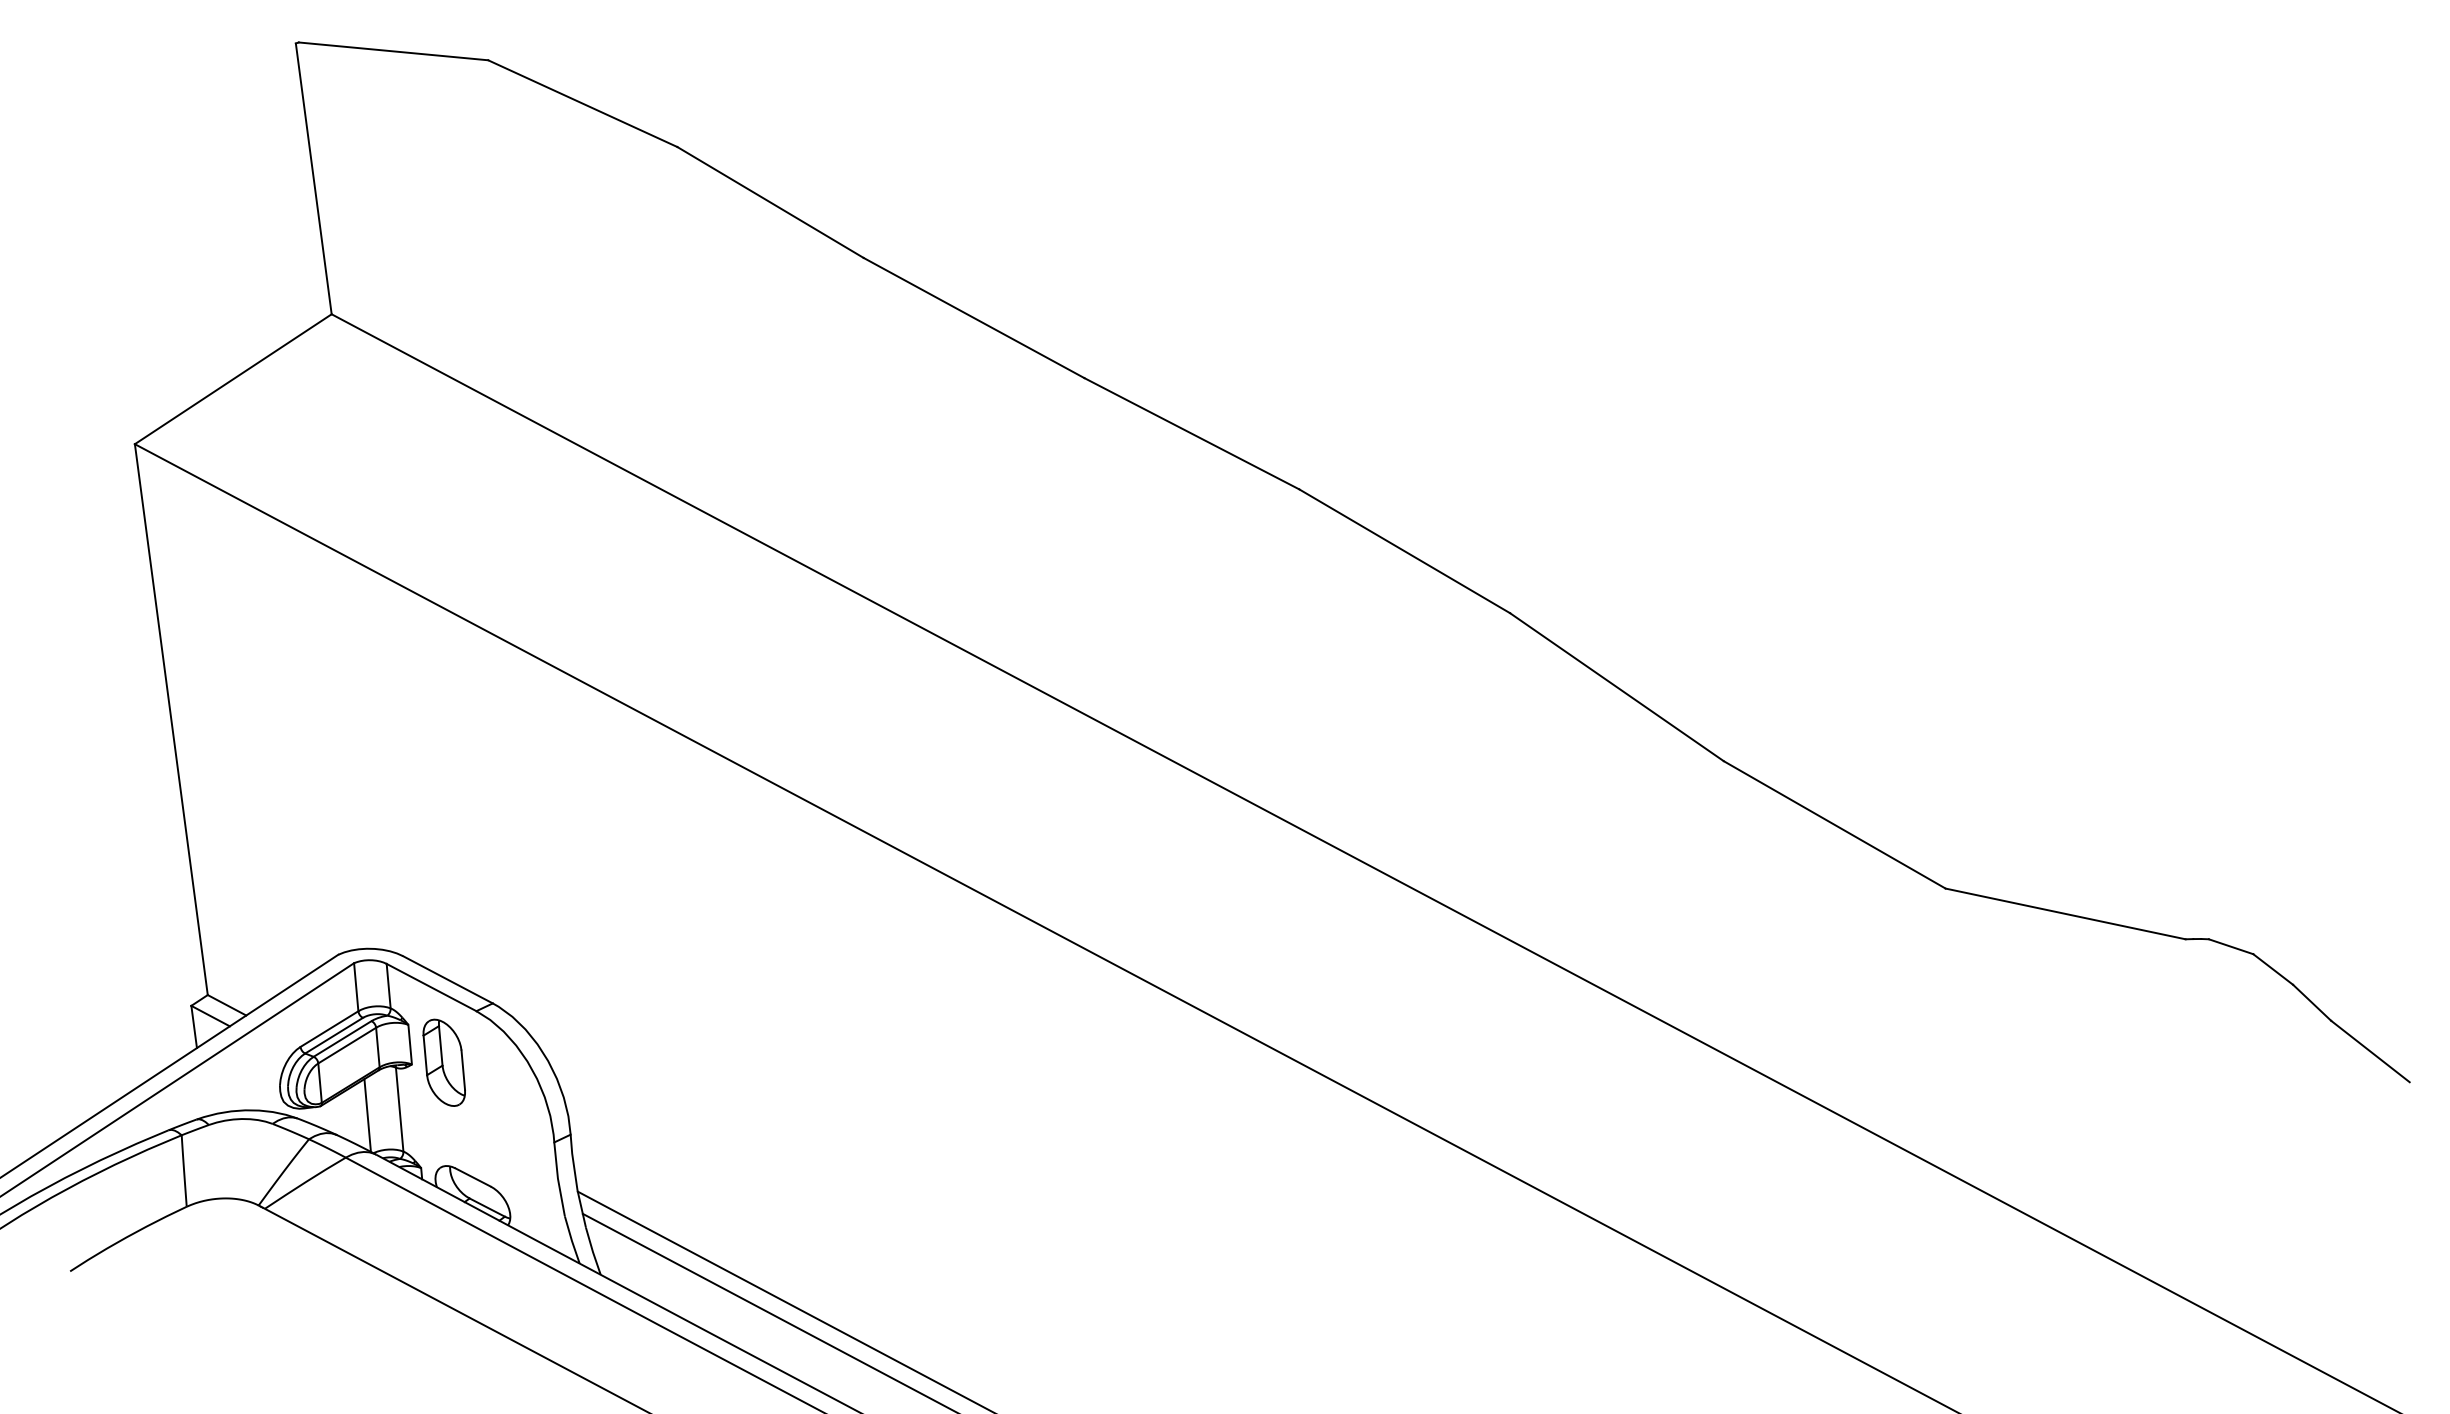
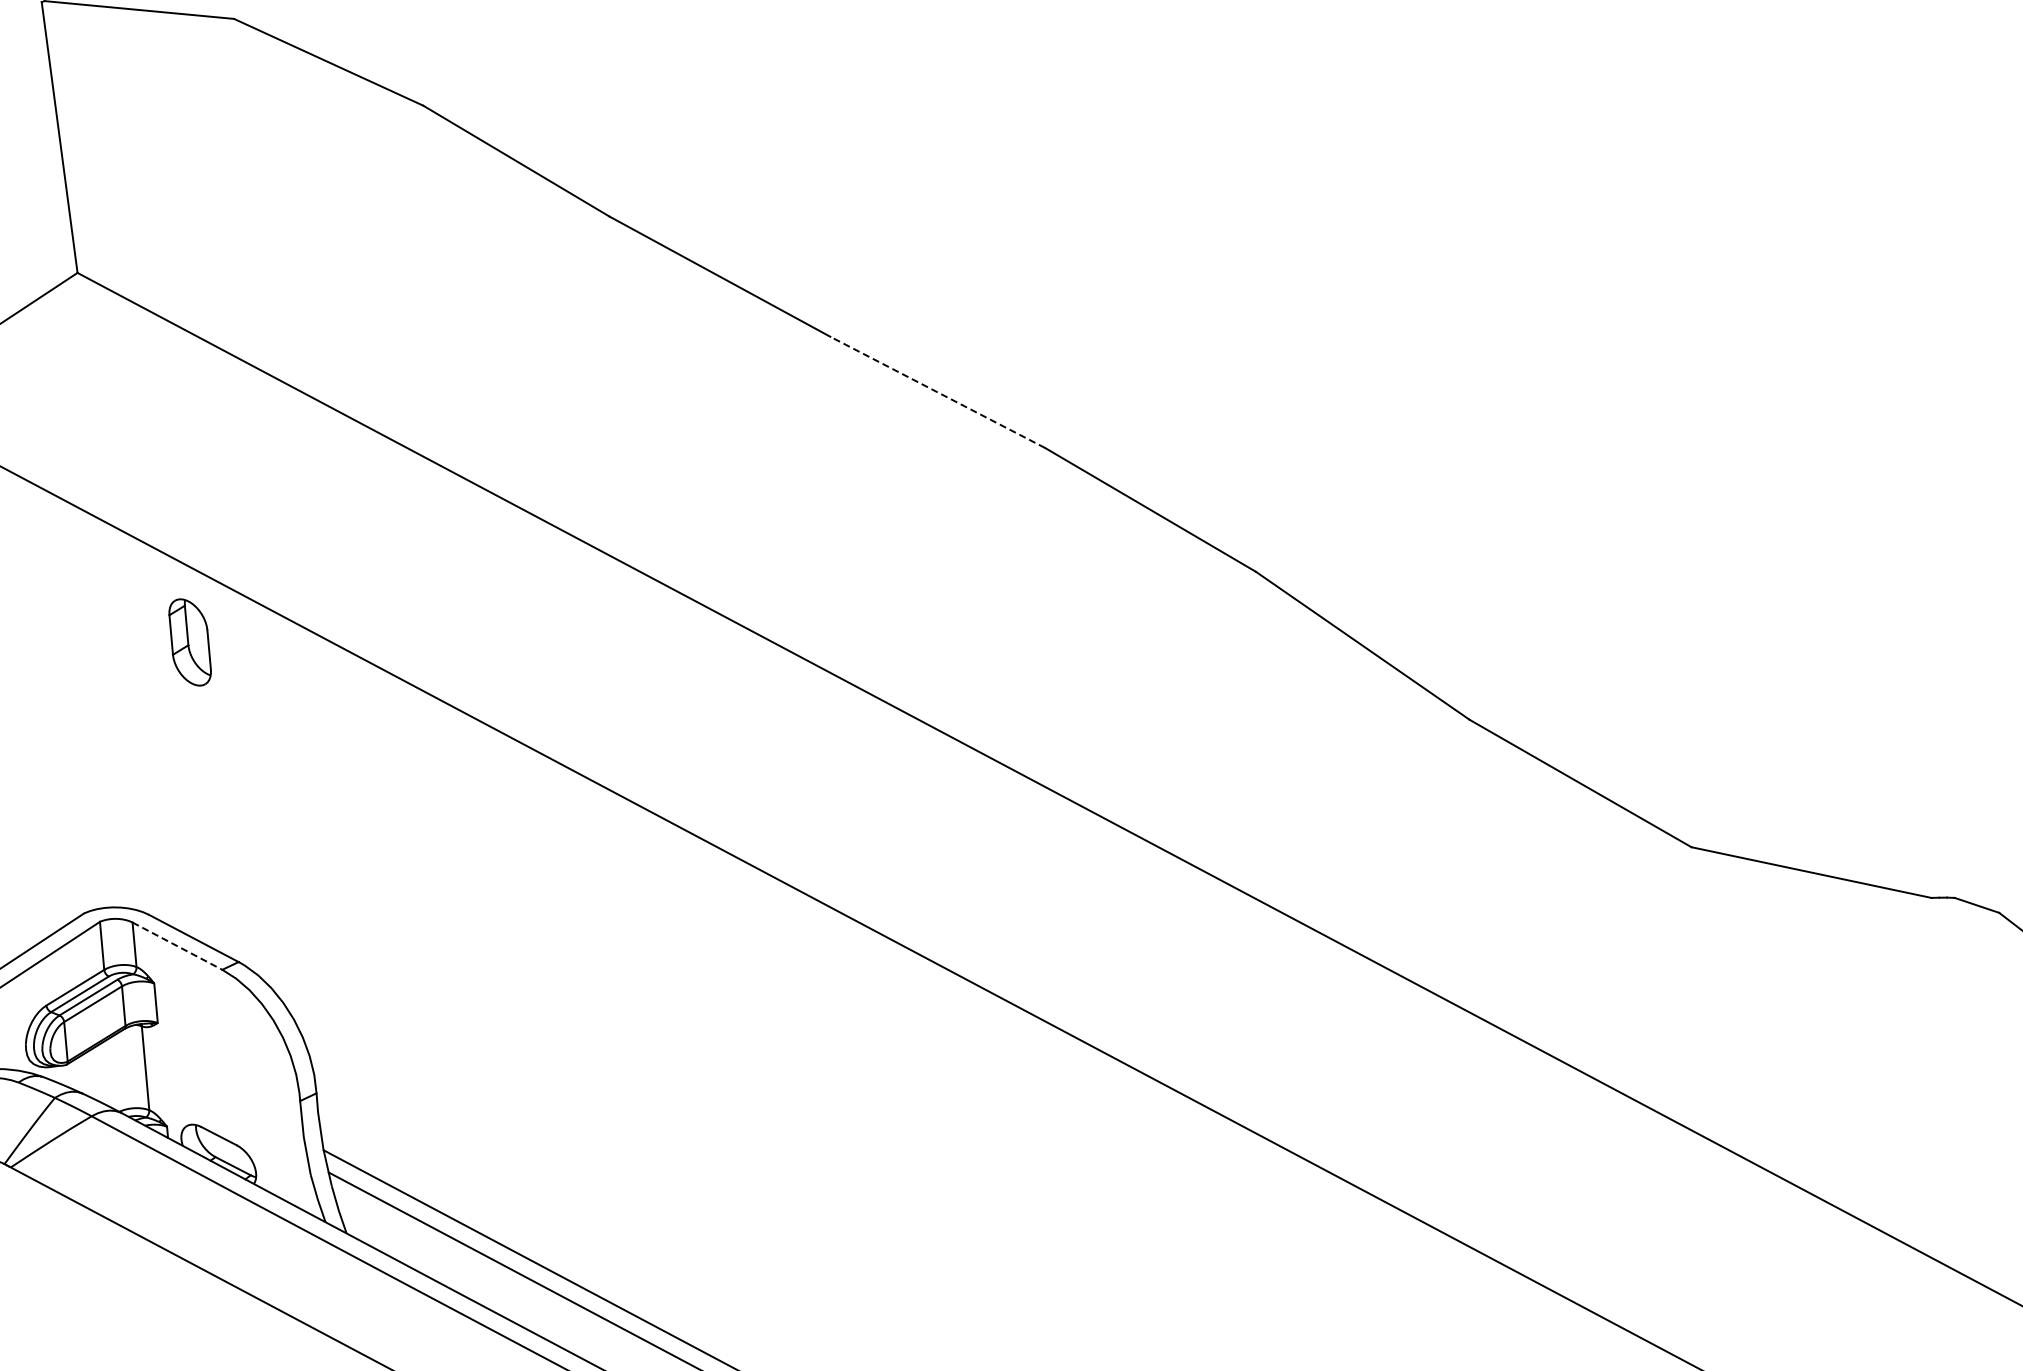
line: (1191, 433) -> (937, 392), solid -> dashed
line: (431, 987) -> (177, 946), solid -> dashed
part: (443, 1062) -> (189, 642), moved
line: (367, 1115) -> (113, 1074), removed

